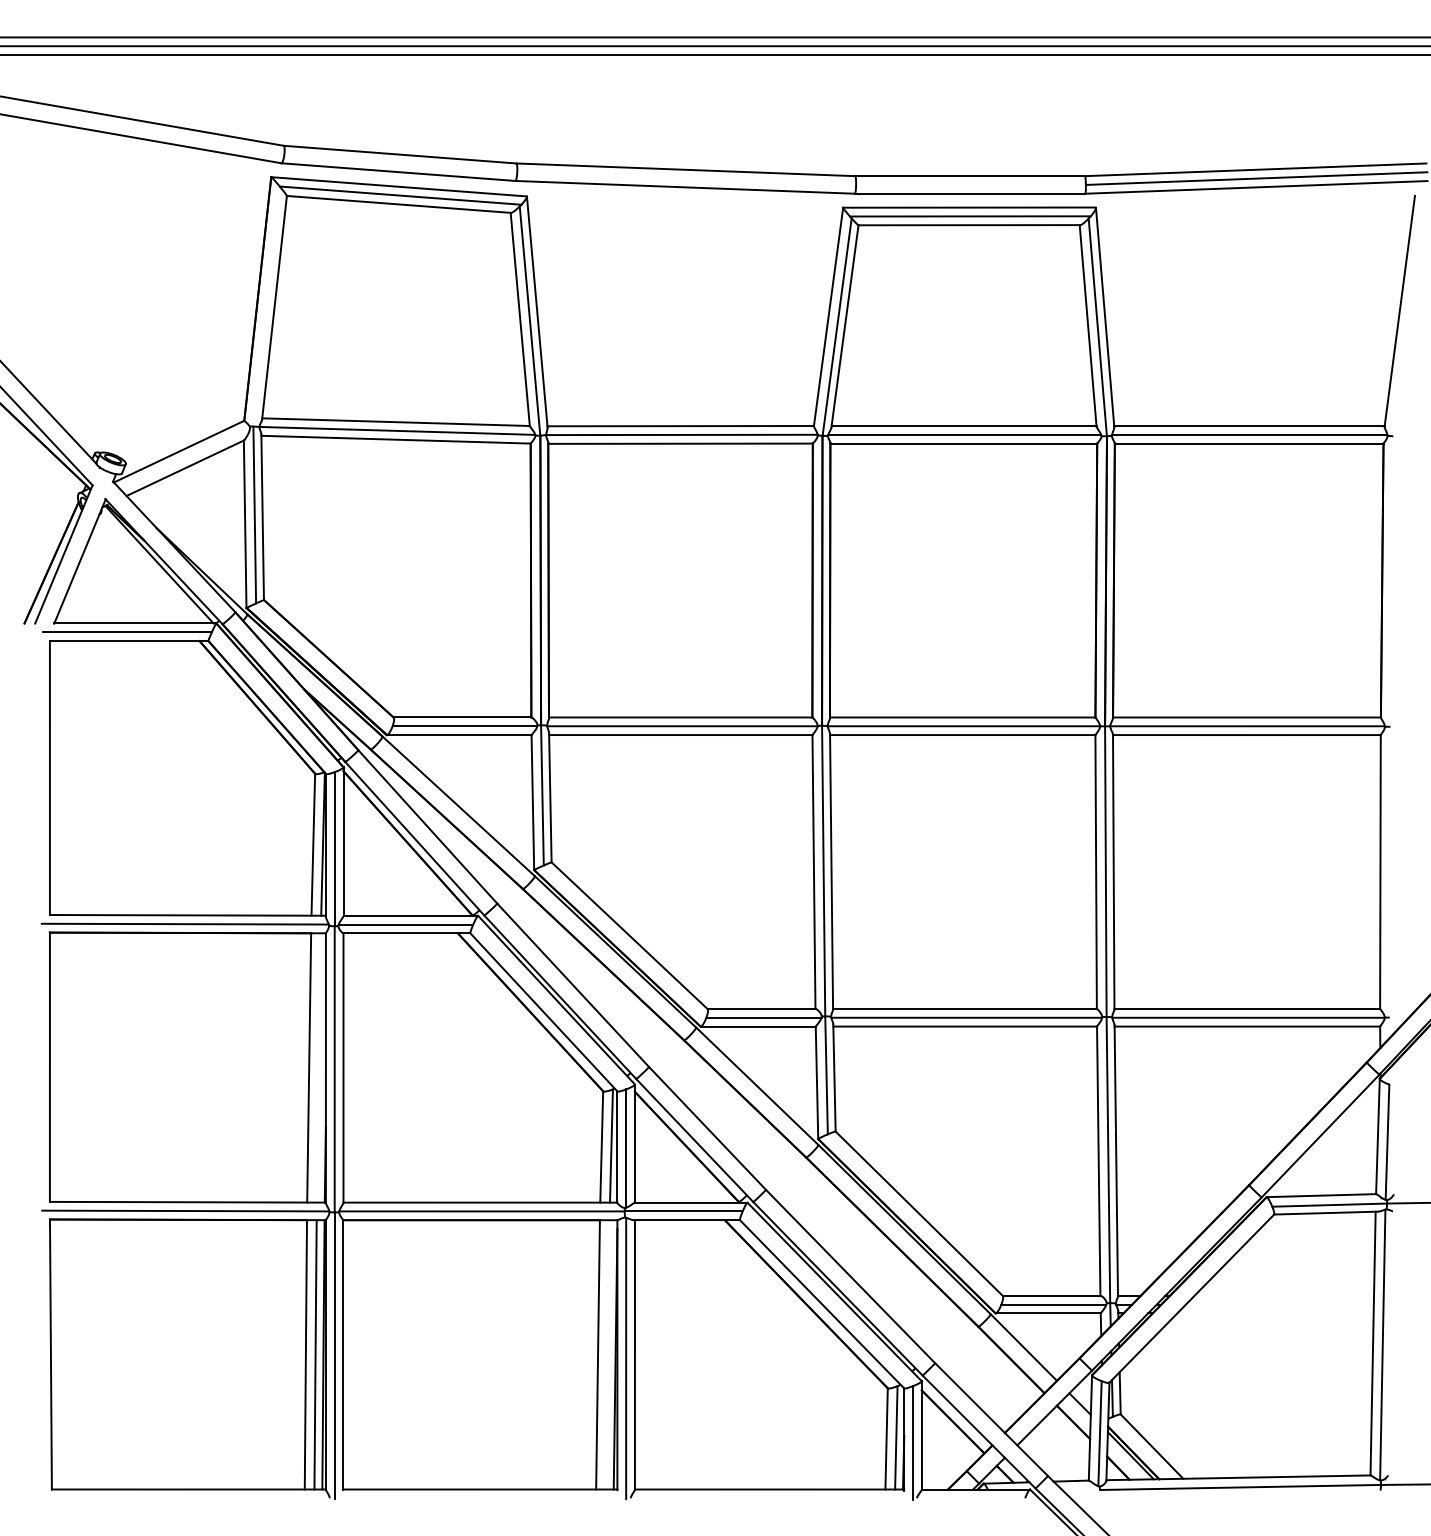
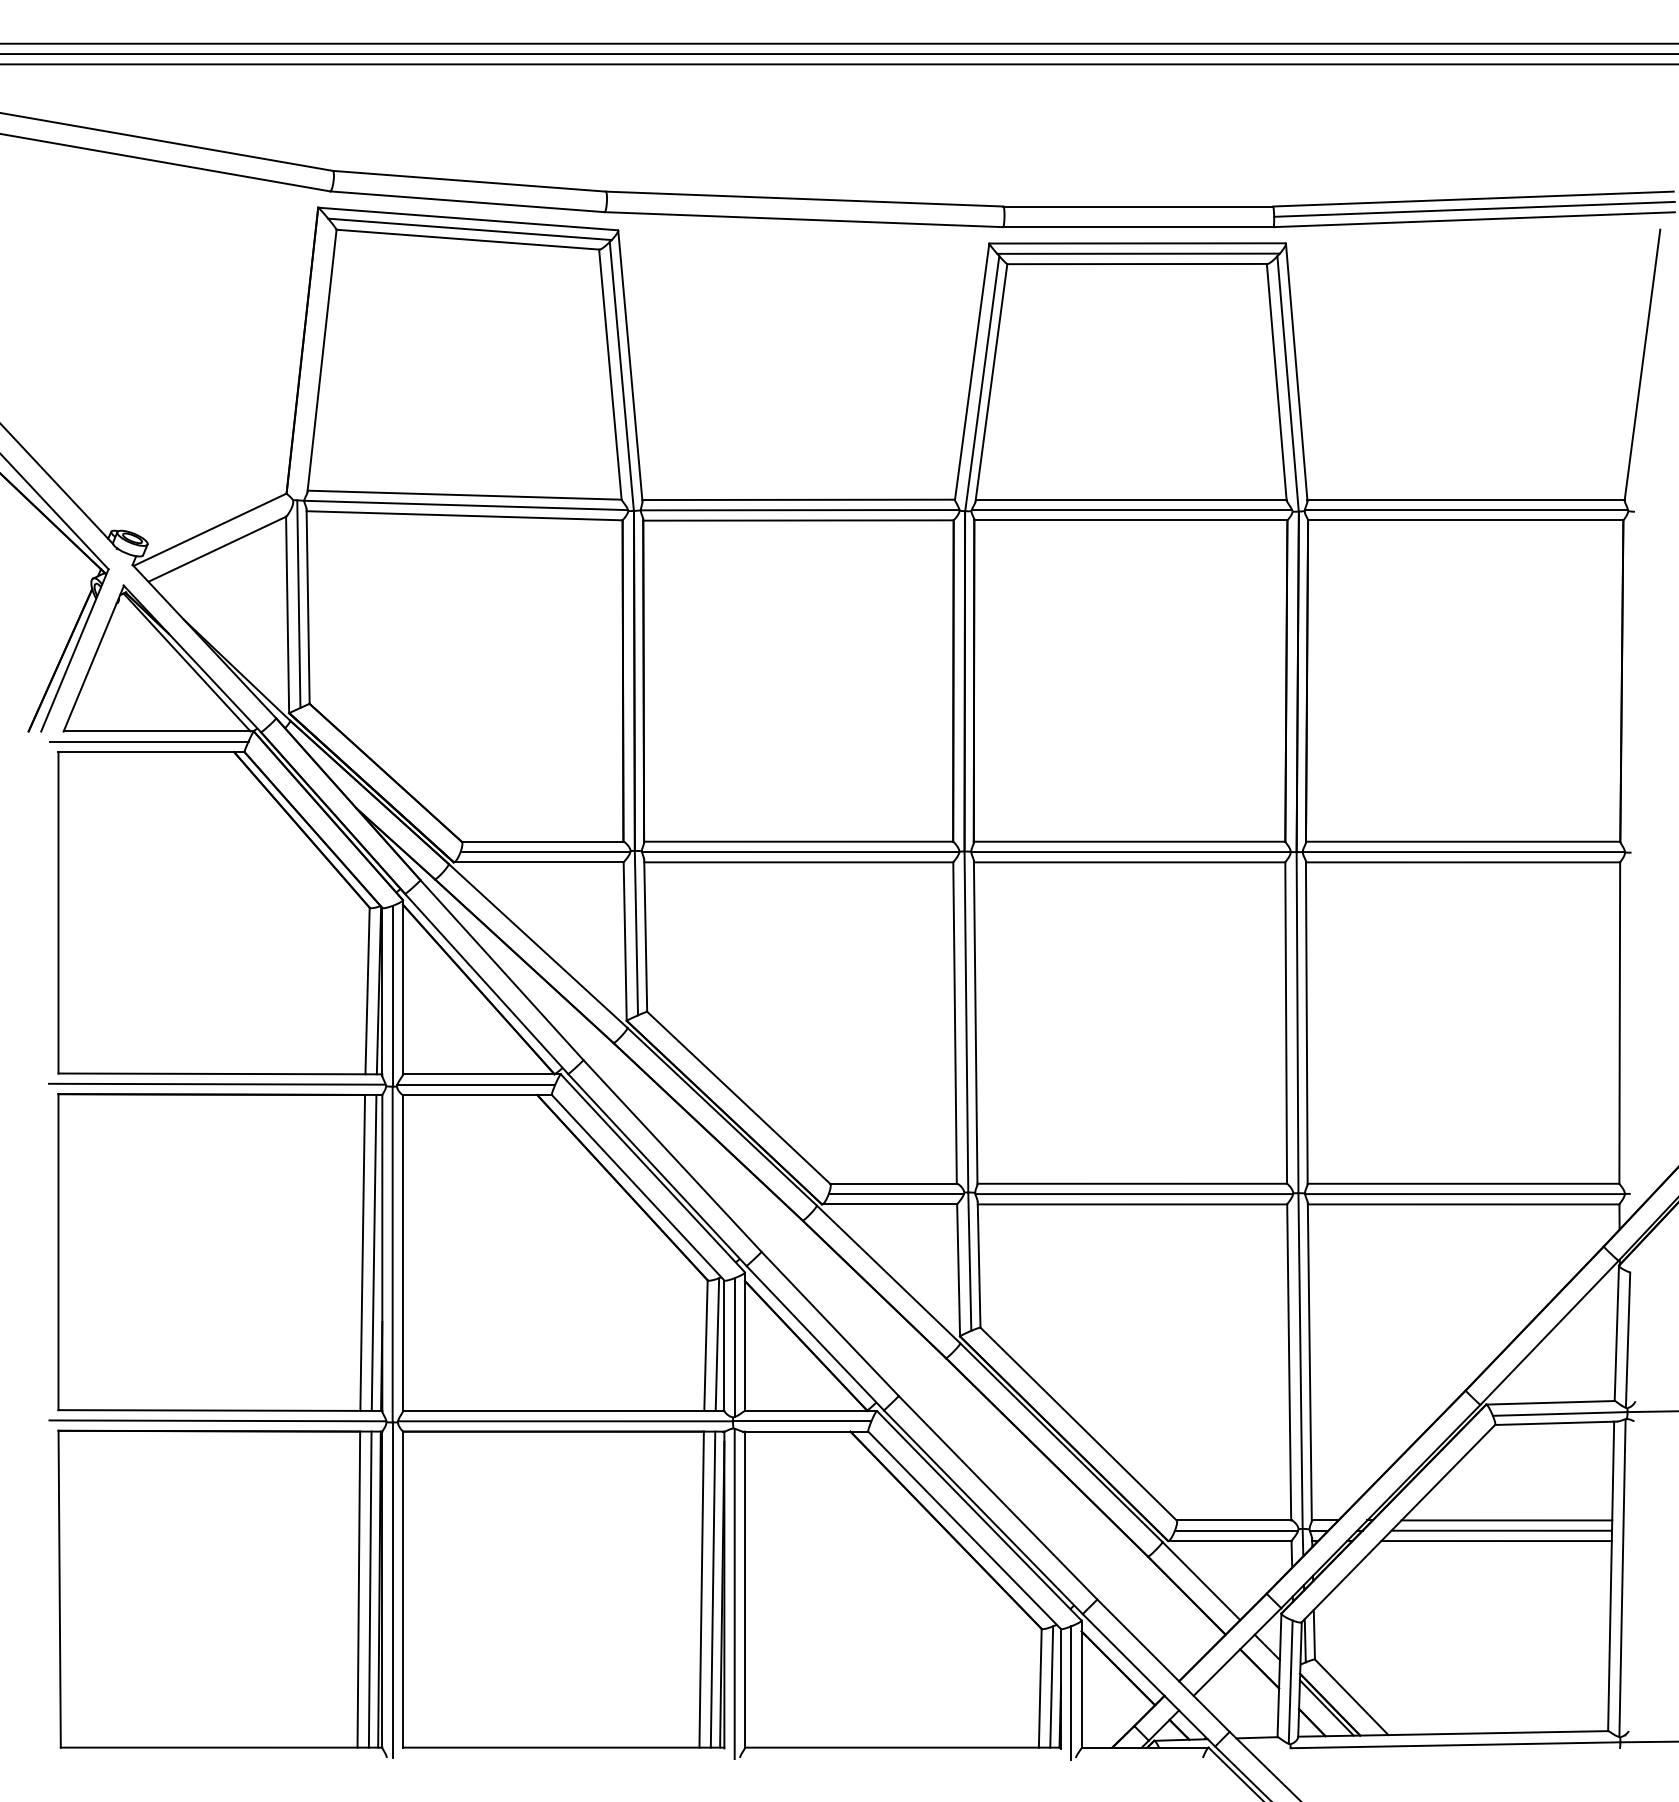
line: (318, 1067) -> (373, 1252), added
line: (1283, 1295) -> (1506, 1520), added
line: (1279, 1304) -> (1501, 1530), added
line: (1275, 1313) -> (1496, 1541), added
line: (607, 1354) -> (712, 1589), added

